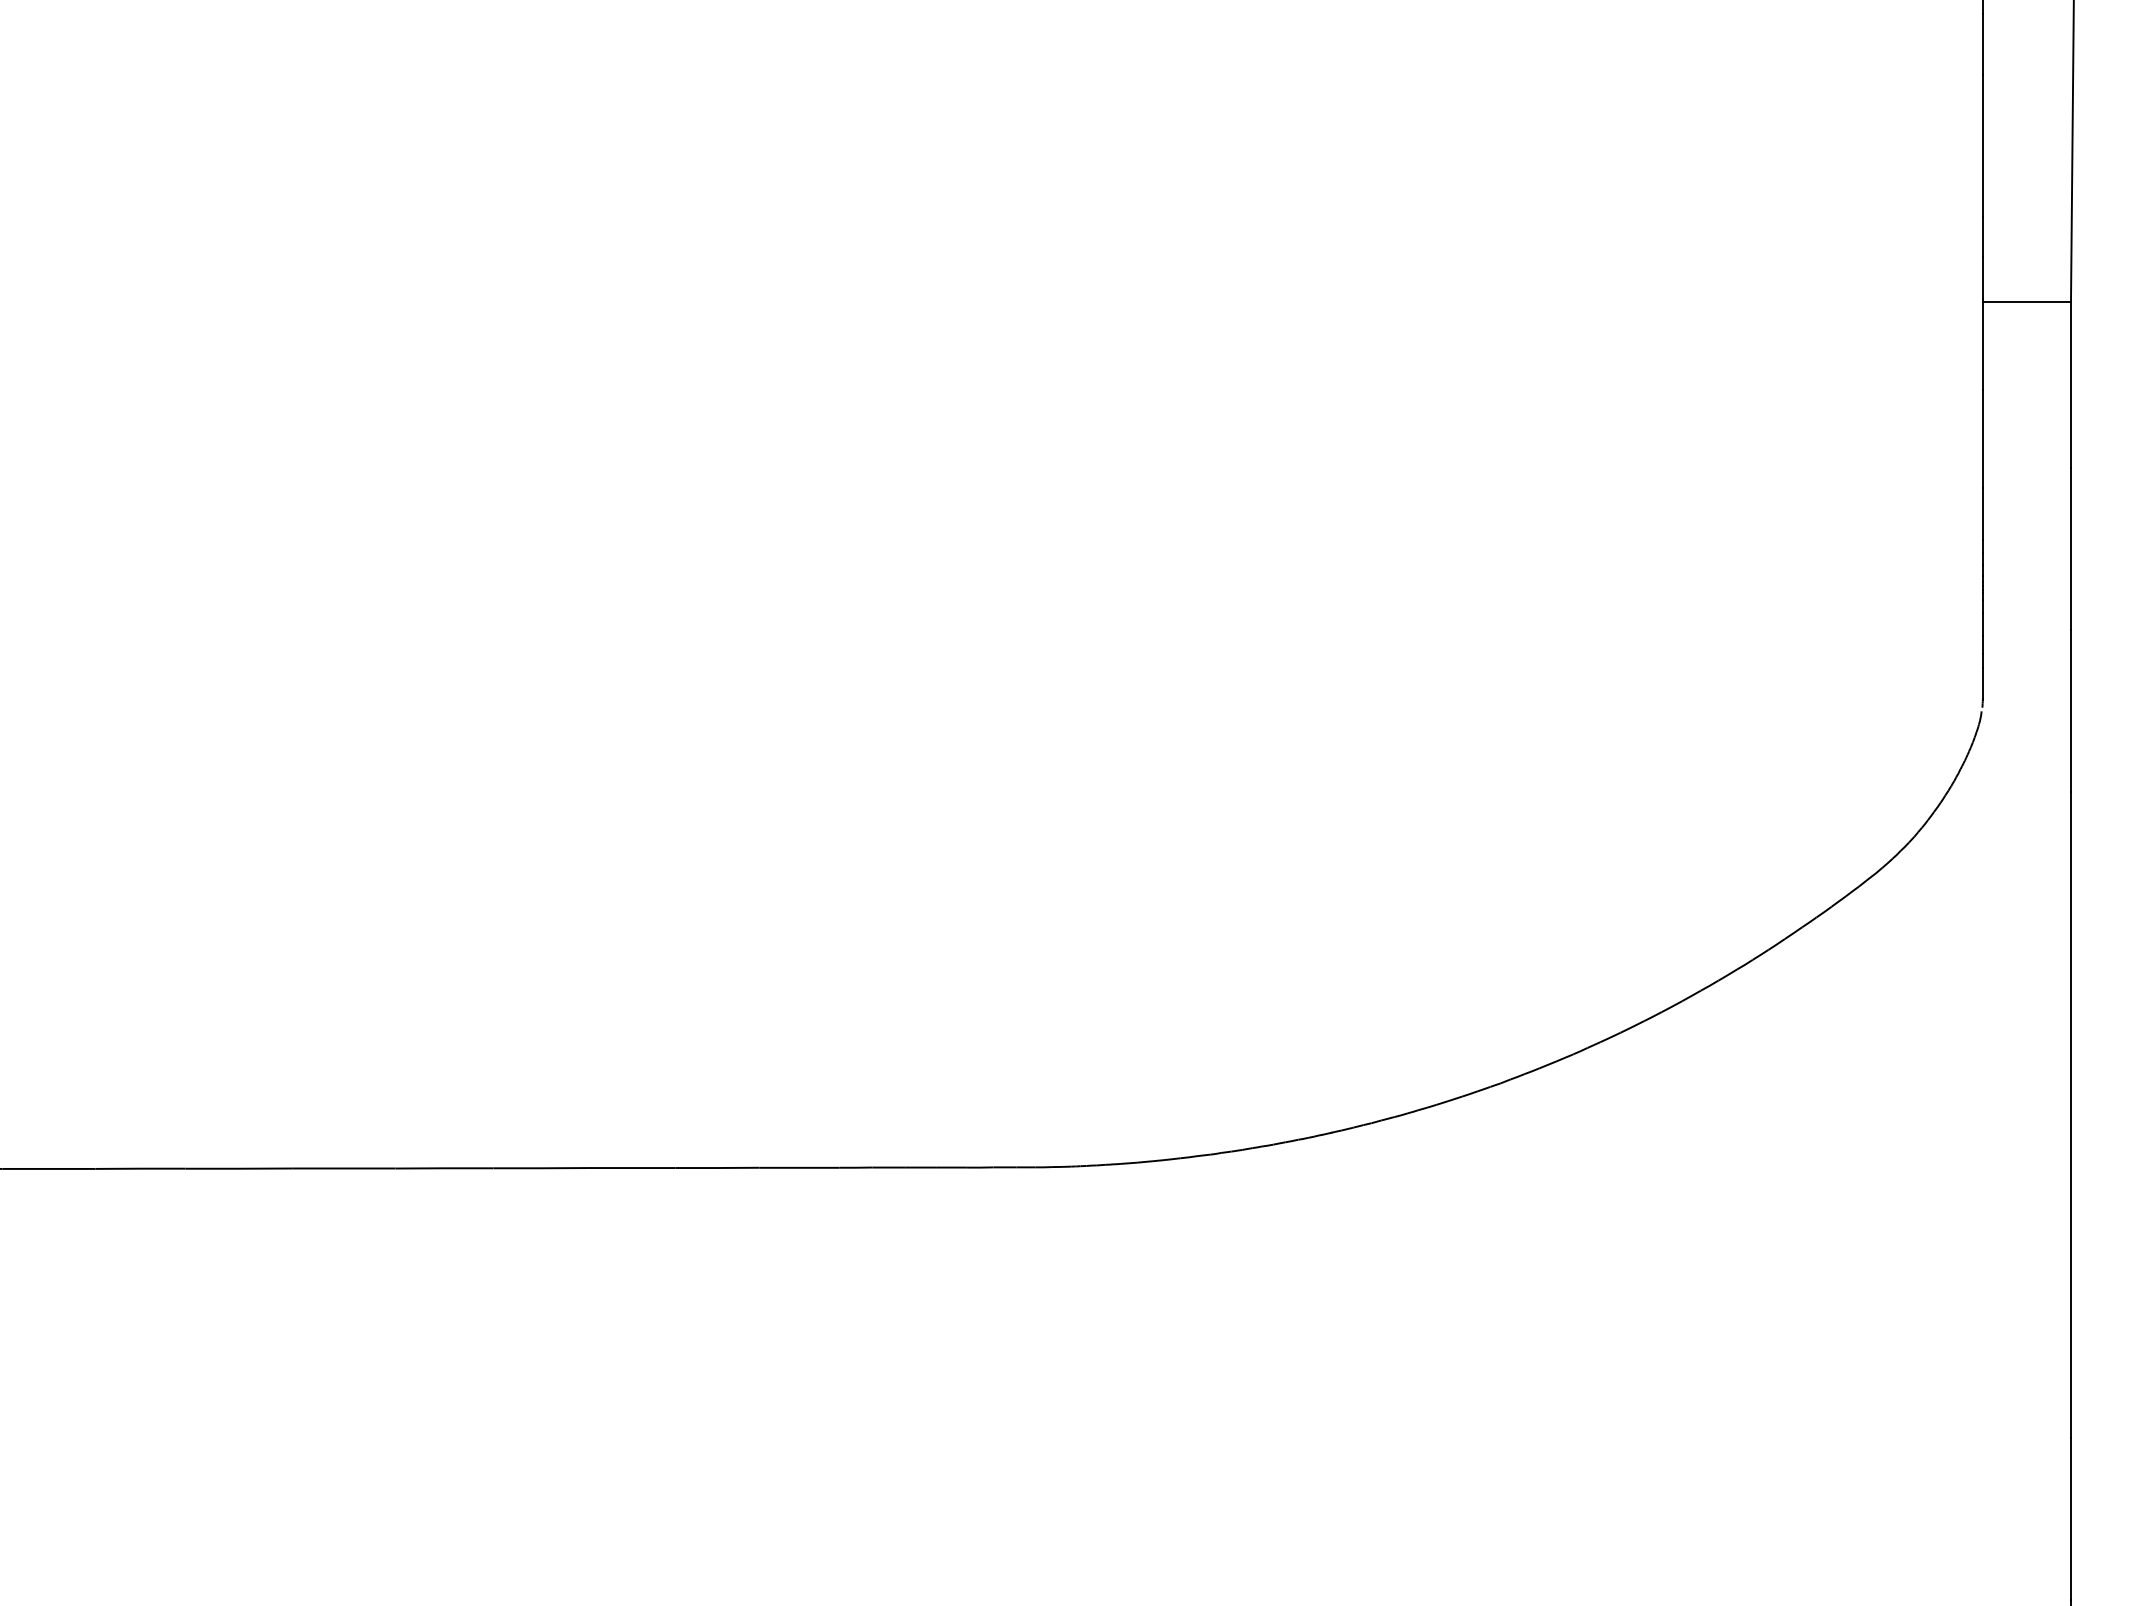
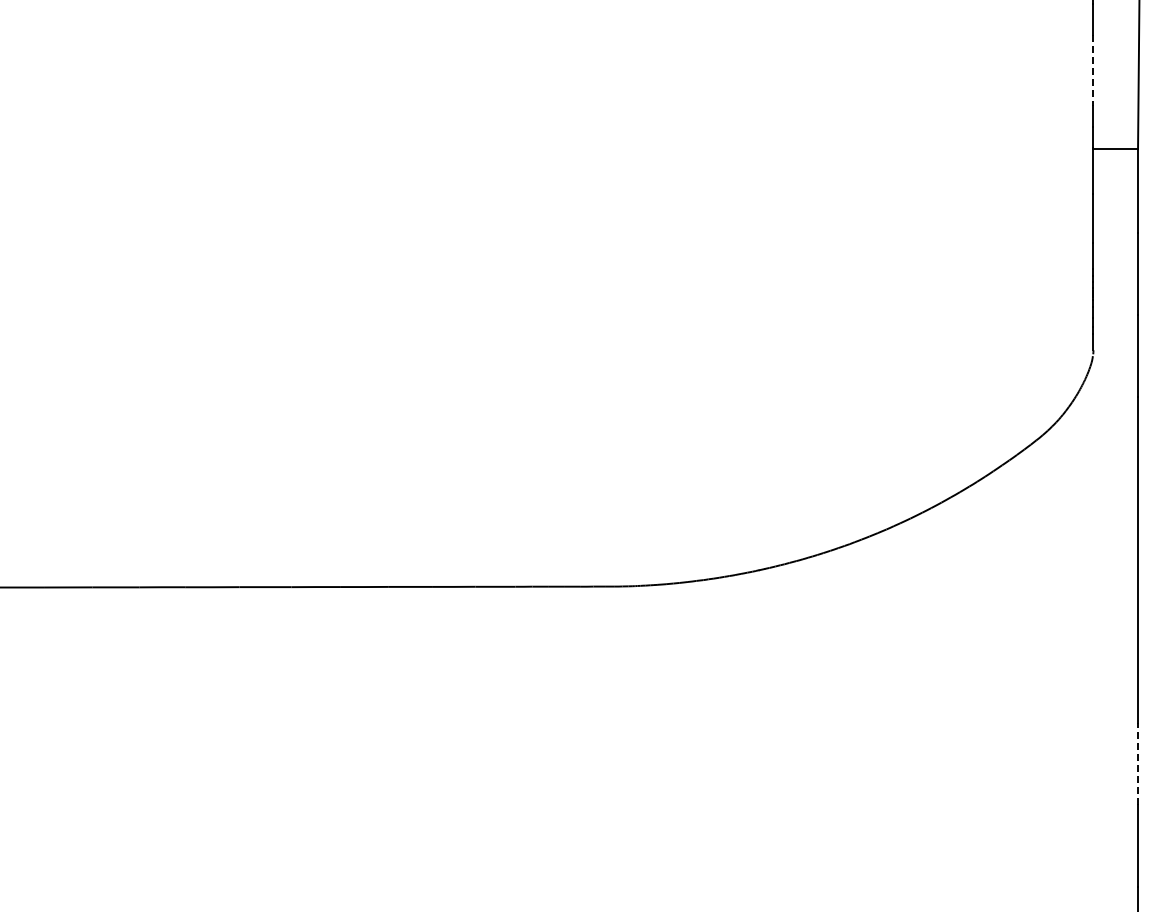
line: (1982, 146) -> (1093, 70), solid -> dashed
line: (2071, 1519) -> (1138, 764), solid -> dashed

